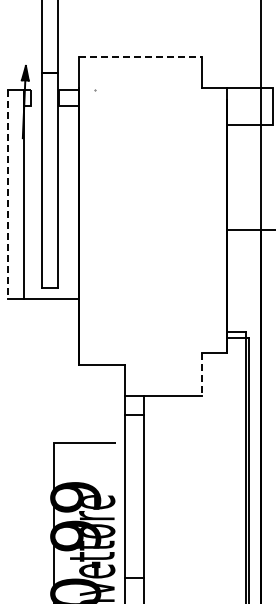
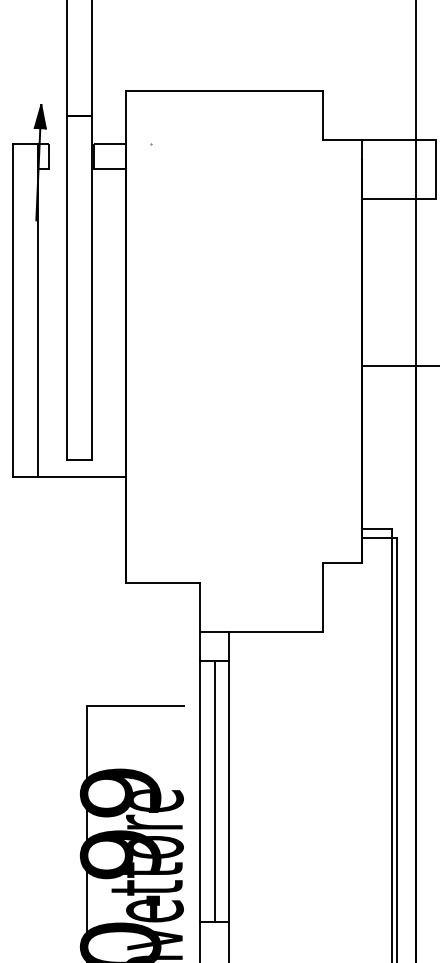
line: (140, 57) -> (223, 91), dashed -> solid
line: (8, 195) -> (13, 311), dashed -> solid
line: (202, 374) -> (322, 597), dashed -> solid
line: (134, 496) -> (214, 791), added

